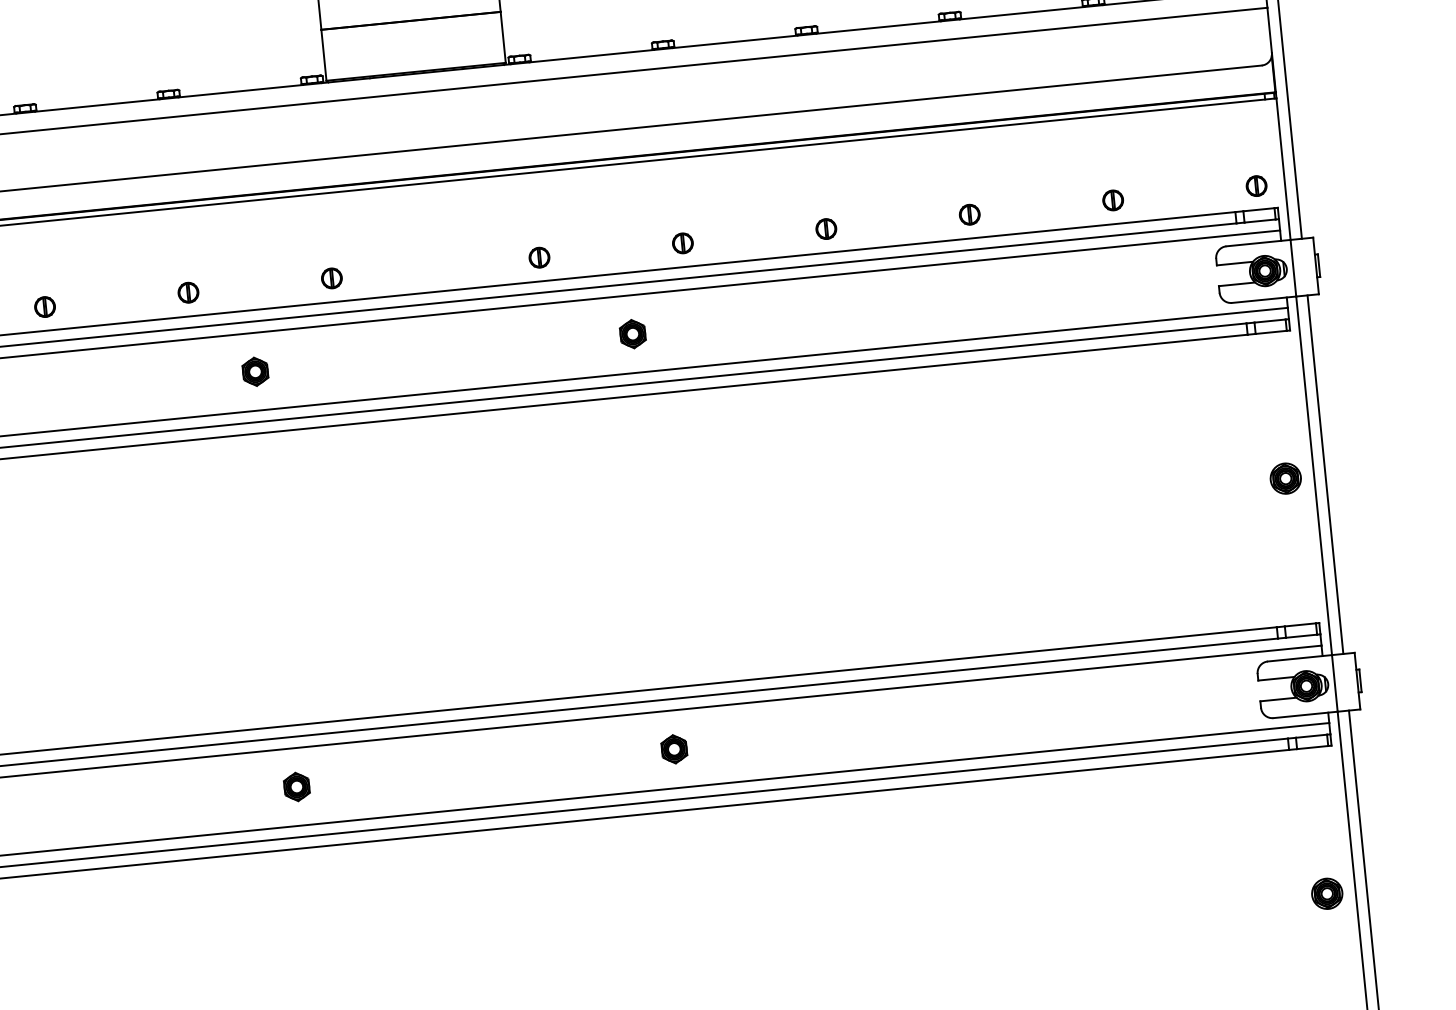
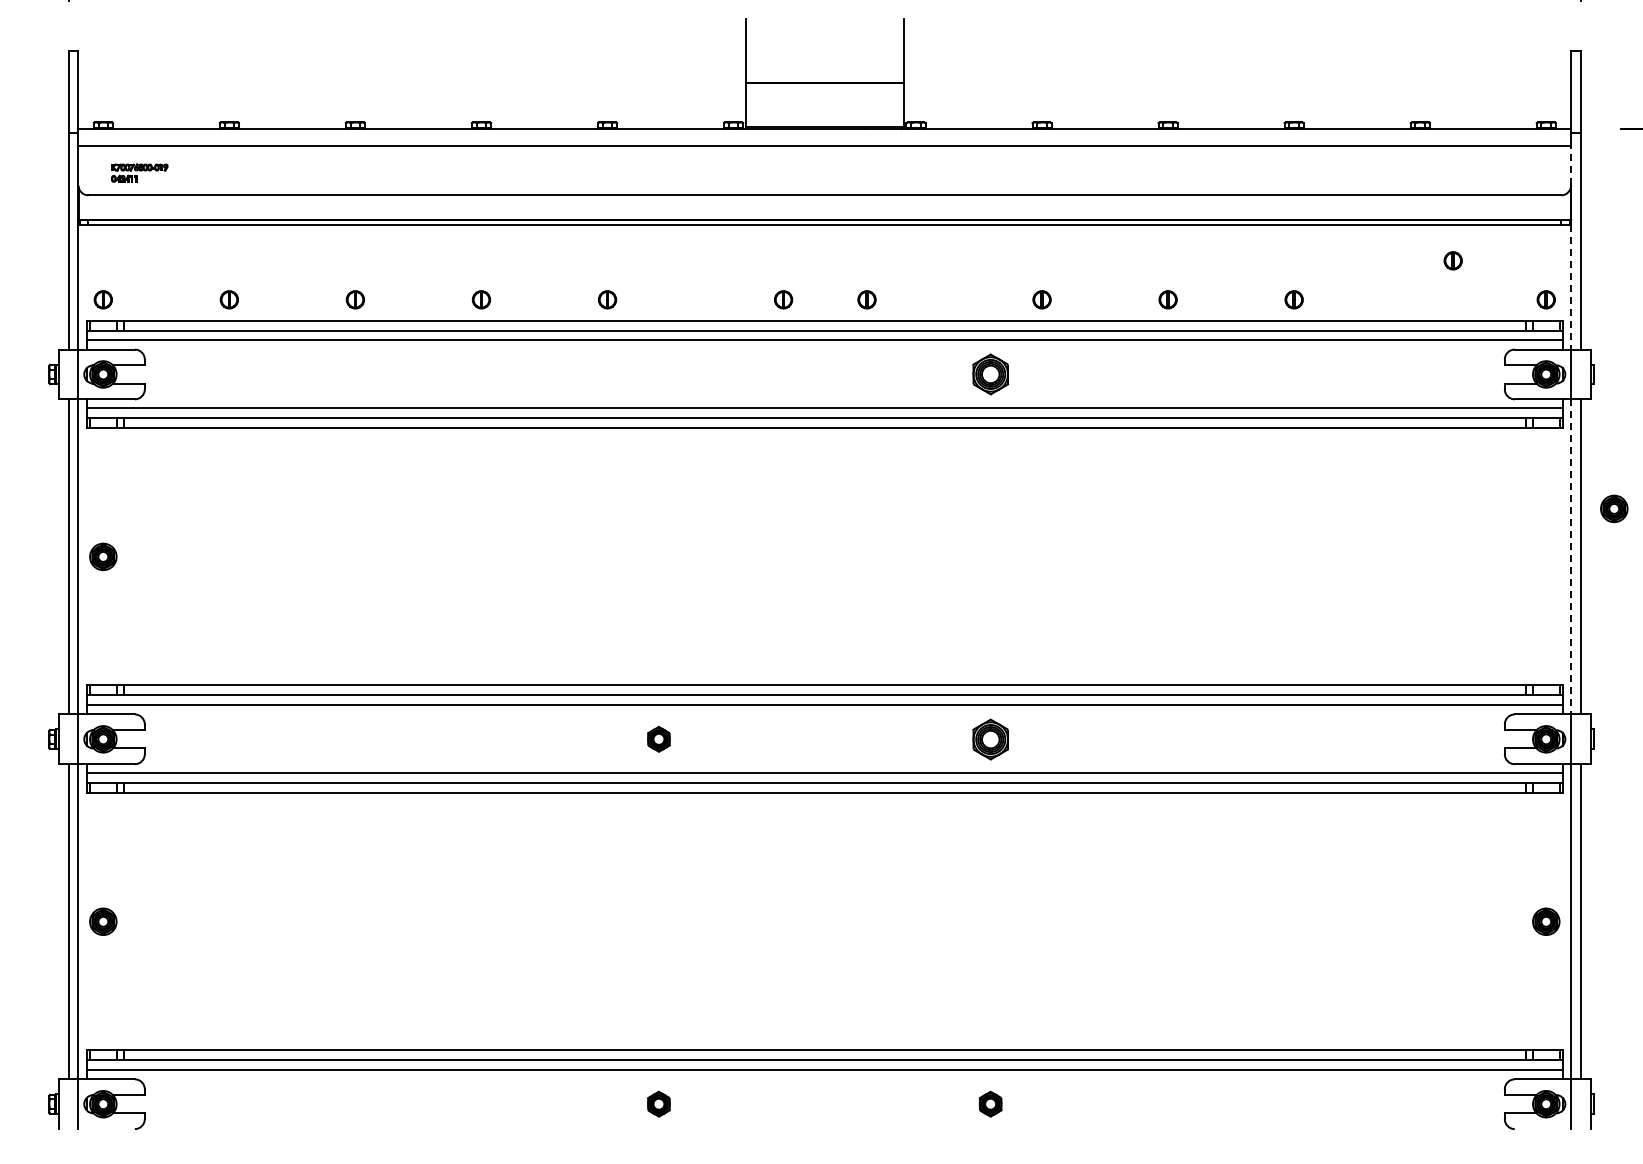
line: (1270, 30) -> (1571, 165), solid -> dashed
line: (1283, 169) -> (1571, 287), solid -> dashed
part: (1112, 200) -> (1452, 260), moved
part: (538, 257) -> (866, 299), moved
part: (331, 278) -> (783, 299), moved
part: (632, 334) -> (990, 374), size x1.6
part: (254, 371) -> (658, 374), removed
line: (1314, 475) -> (1571, 556), solid -> dashed
part: (1286, 478) -> (1614, 508), moved
part: (674, 748) -> (990, 738), size x1.6

